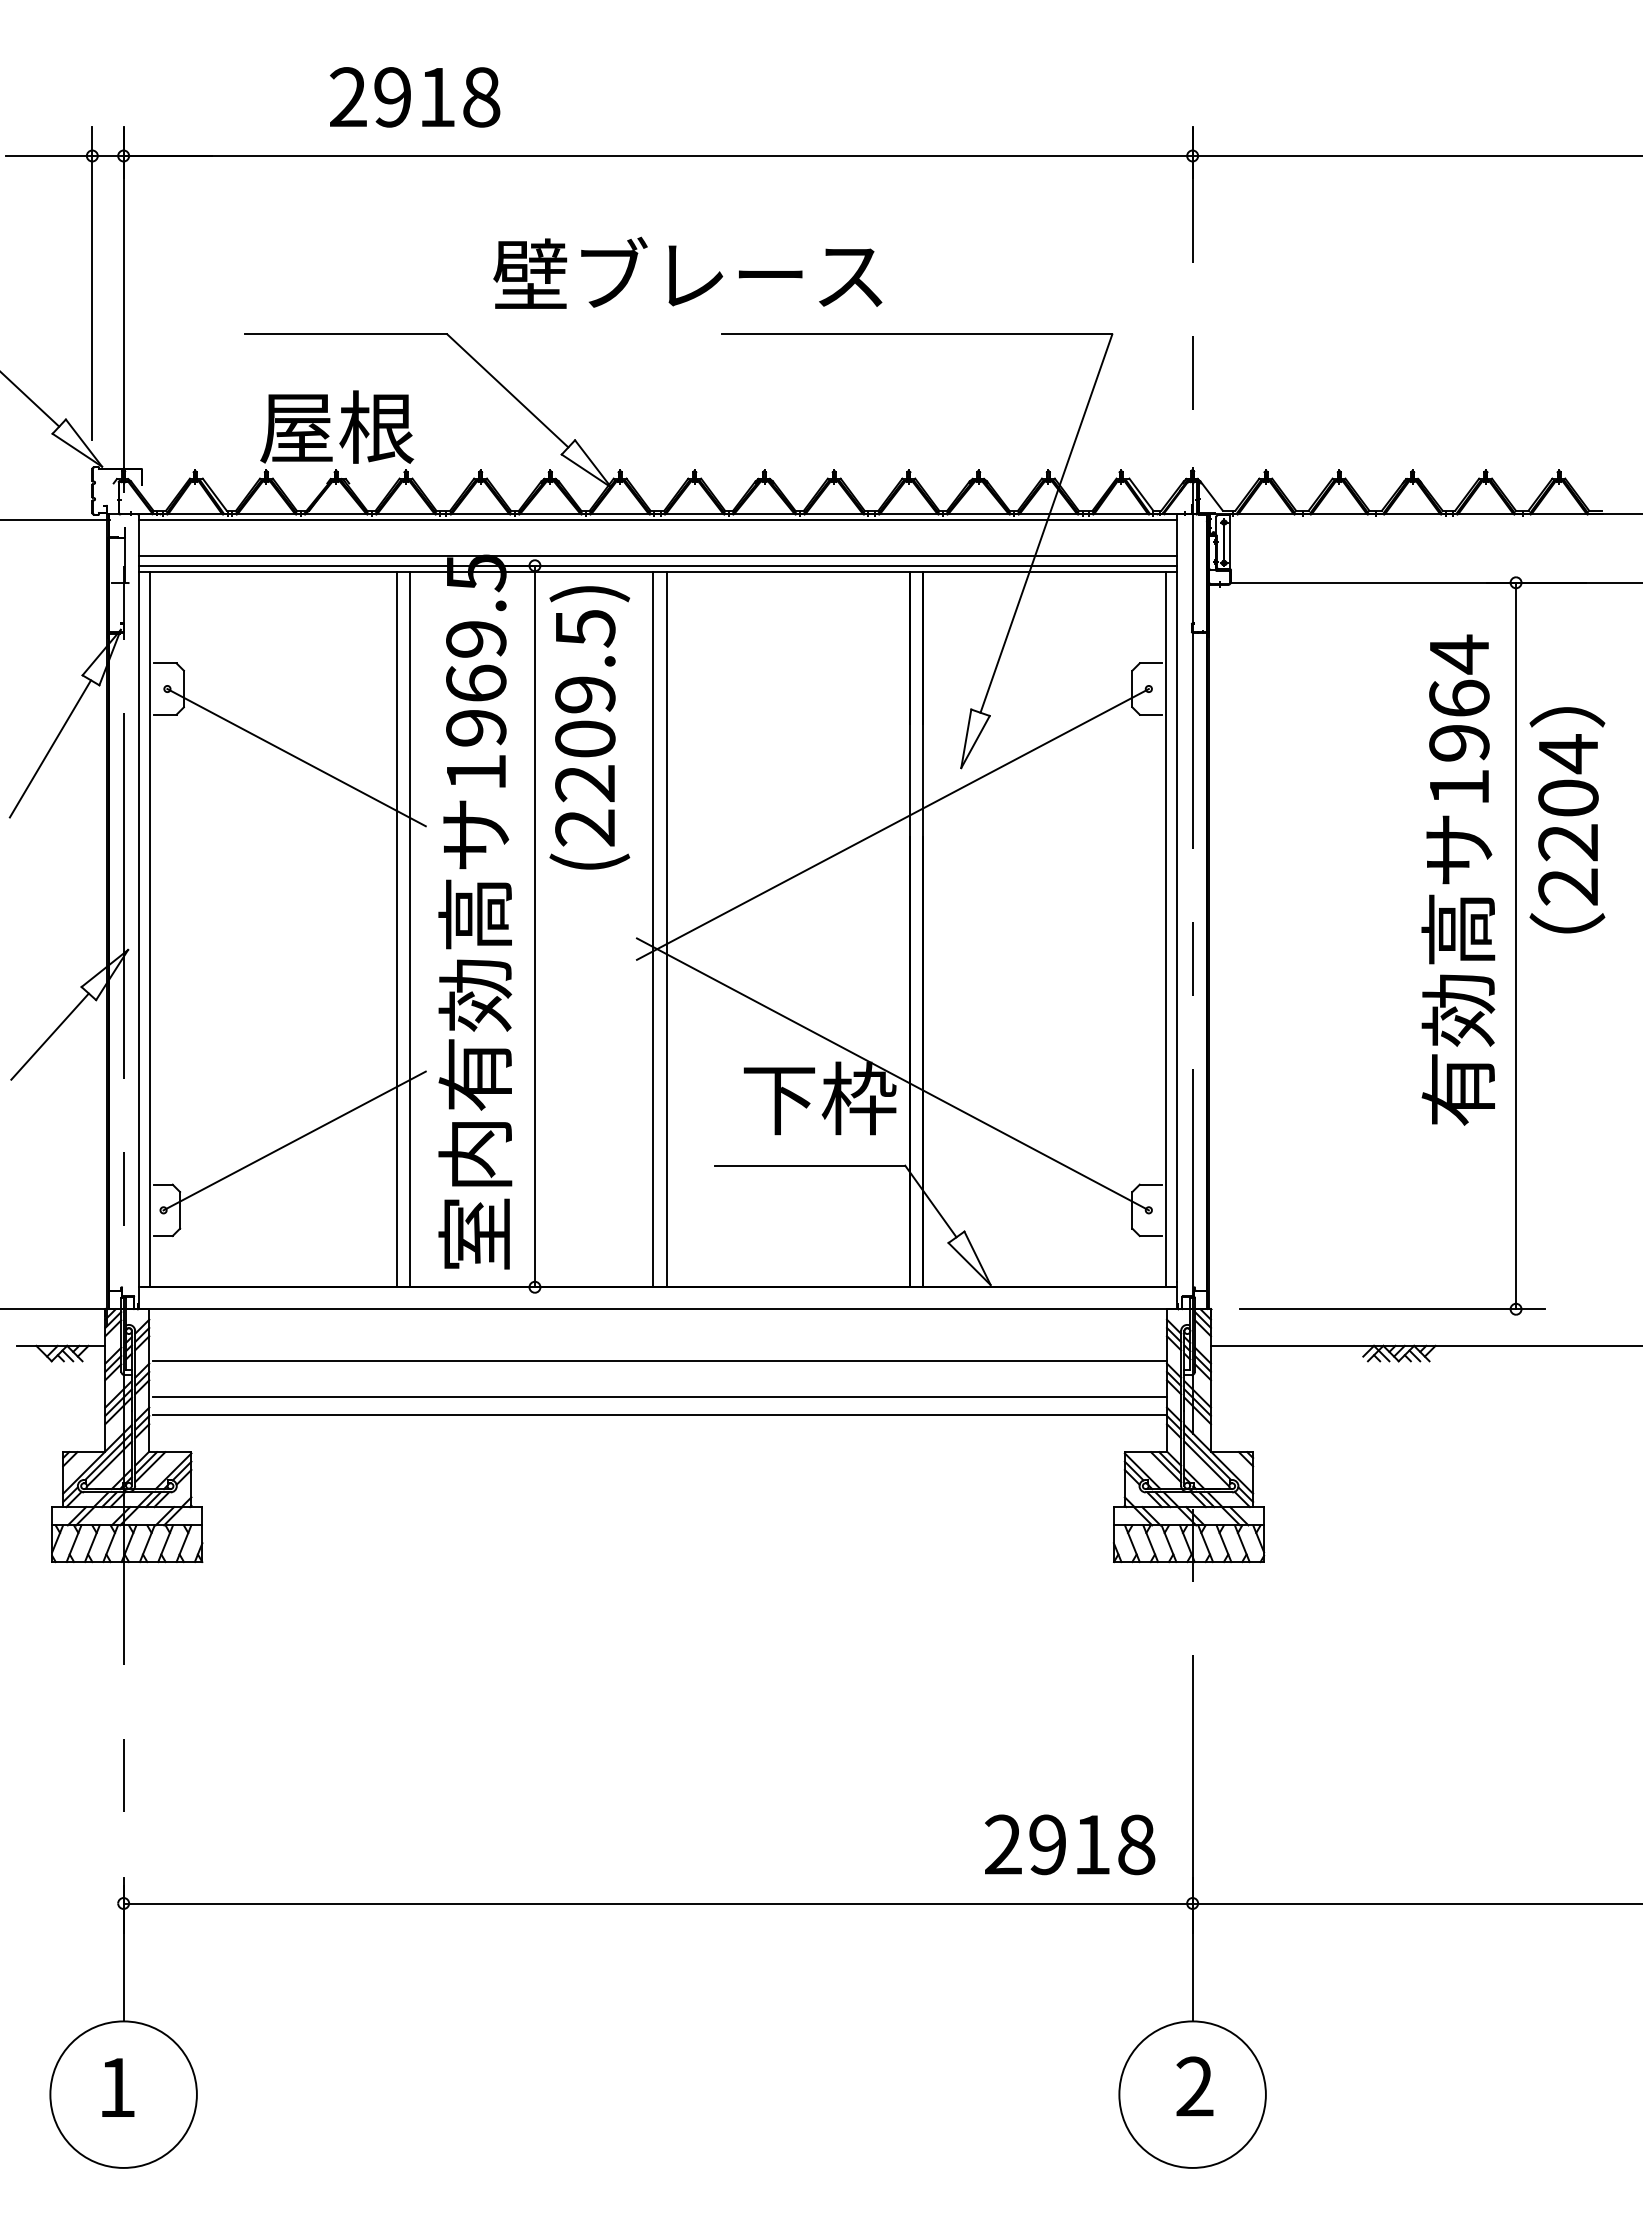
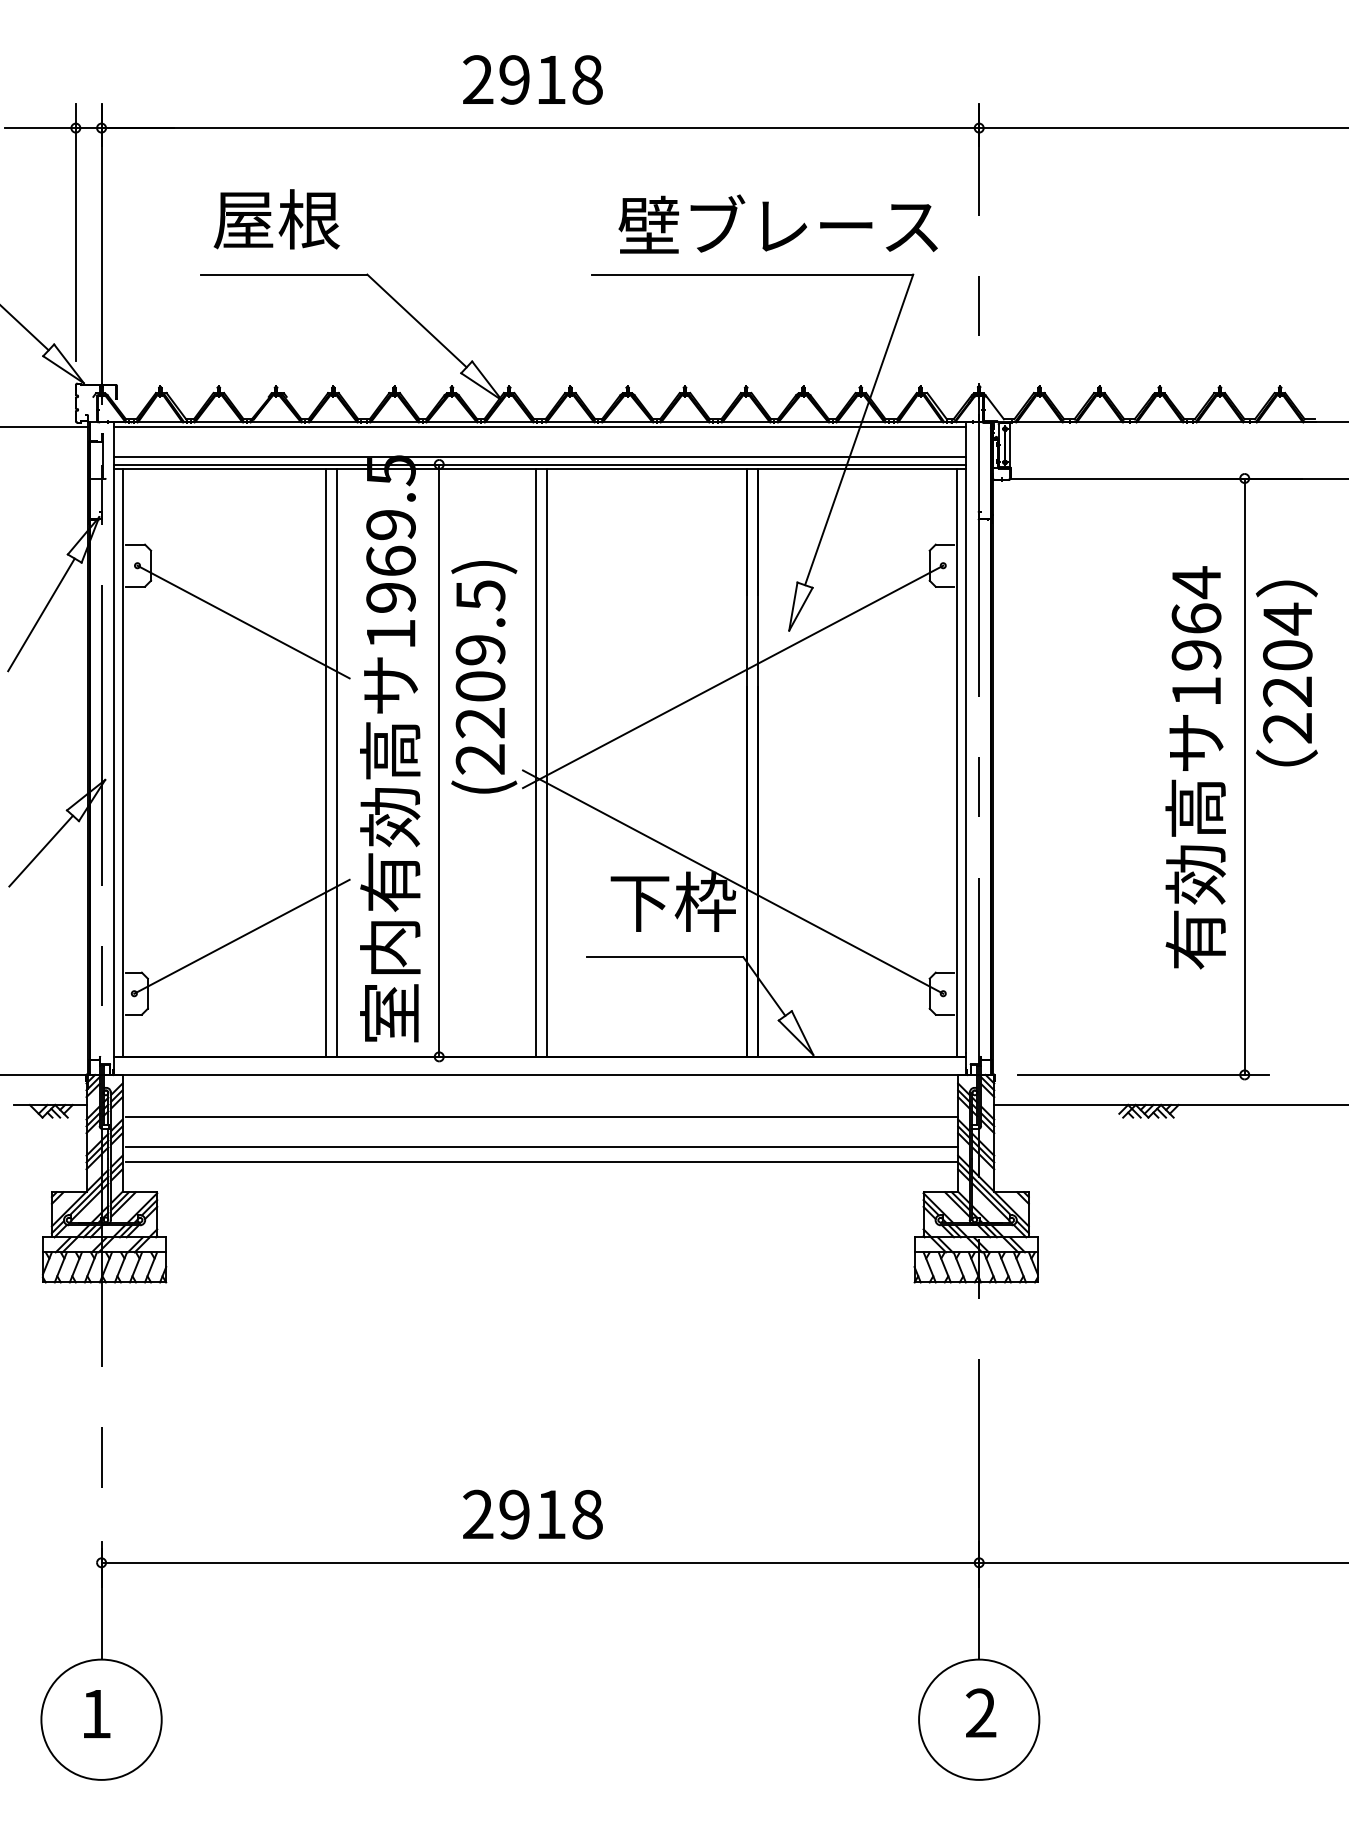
text: (415, 97) -> (533, 80), moved
text: (687, 272) -> (777, 223), moved
text: (337, 426) -> (277, 218), moved
text: (589, 727) -> (484, 676), moved
text: (1458, 879) -> (1195, 767), moved
text: (1070, 1844) -> (533, 1514), moved

